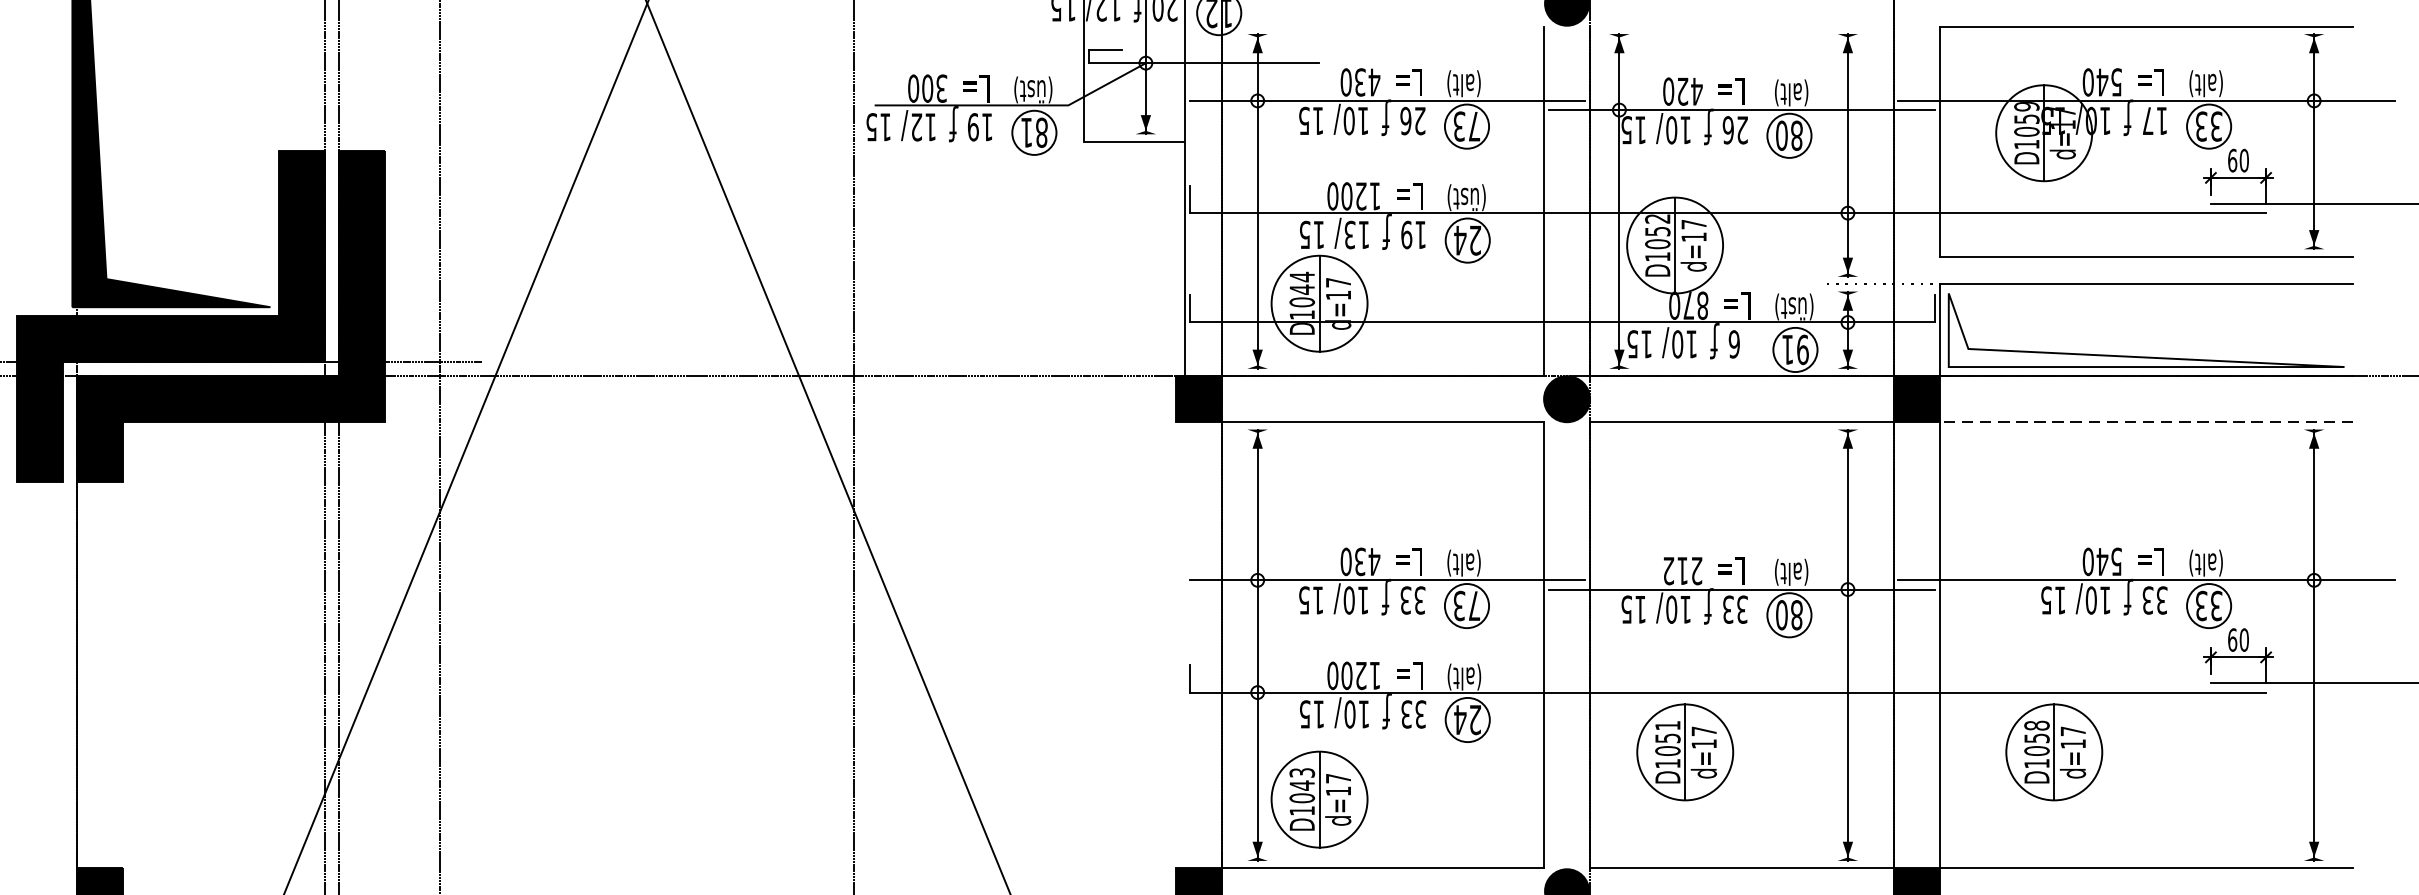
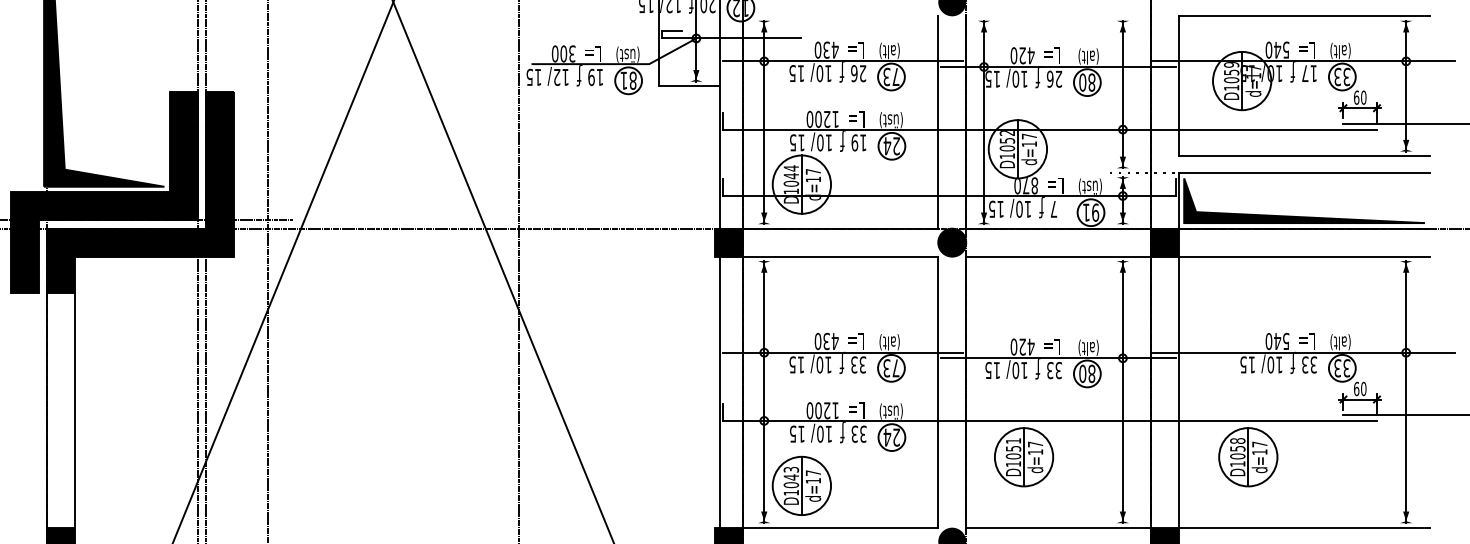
text: (1350, 234) -> (820, 142), 13 -> 10
fill: (2146, 329) -> (1304, 200), added
text: (1733, 342) -> (1053, 208), 6 -> 7
line: (2146, 421) -> (1304, 256), dashed -> solid
text: (1682, 570) -> (1022, 346), 212 -> 420
line: (1185, 644) -> (720, 391), added
line: (122, 673) -> (74, 409), added
text: (1472, 677) -> (894, 411), (alt) -> (üst)

